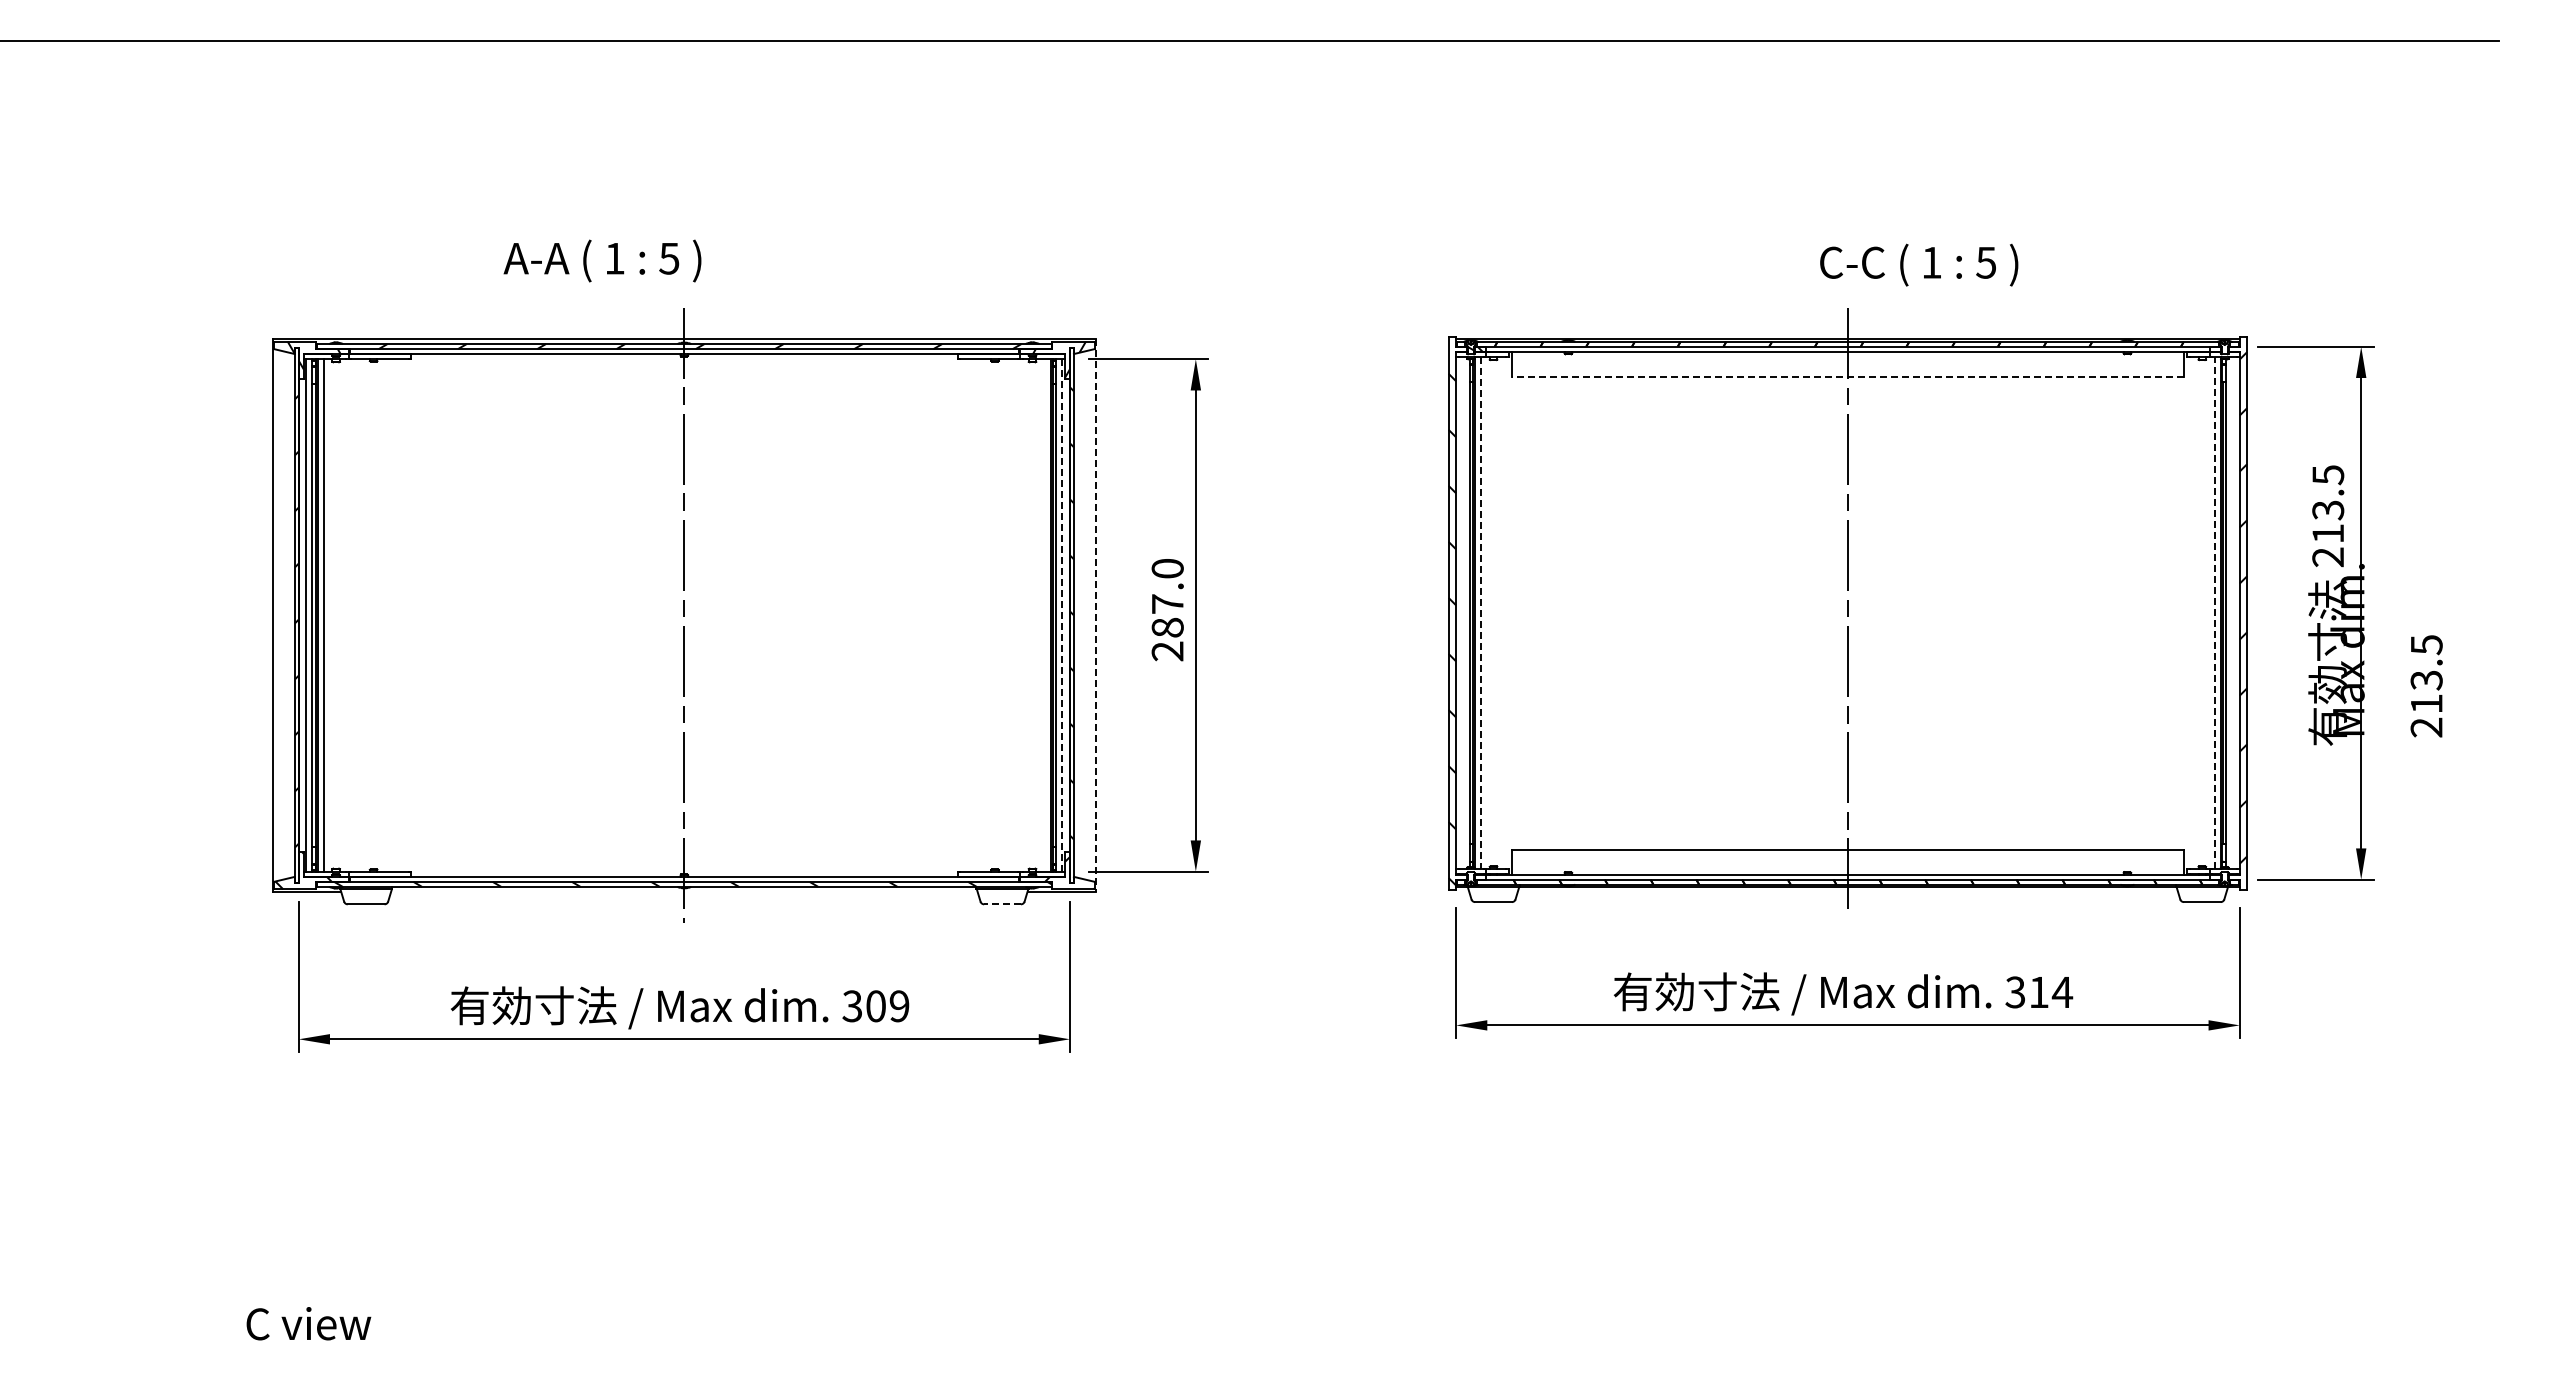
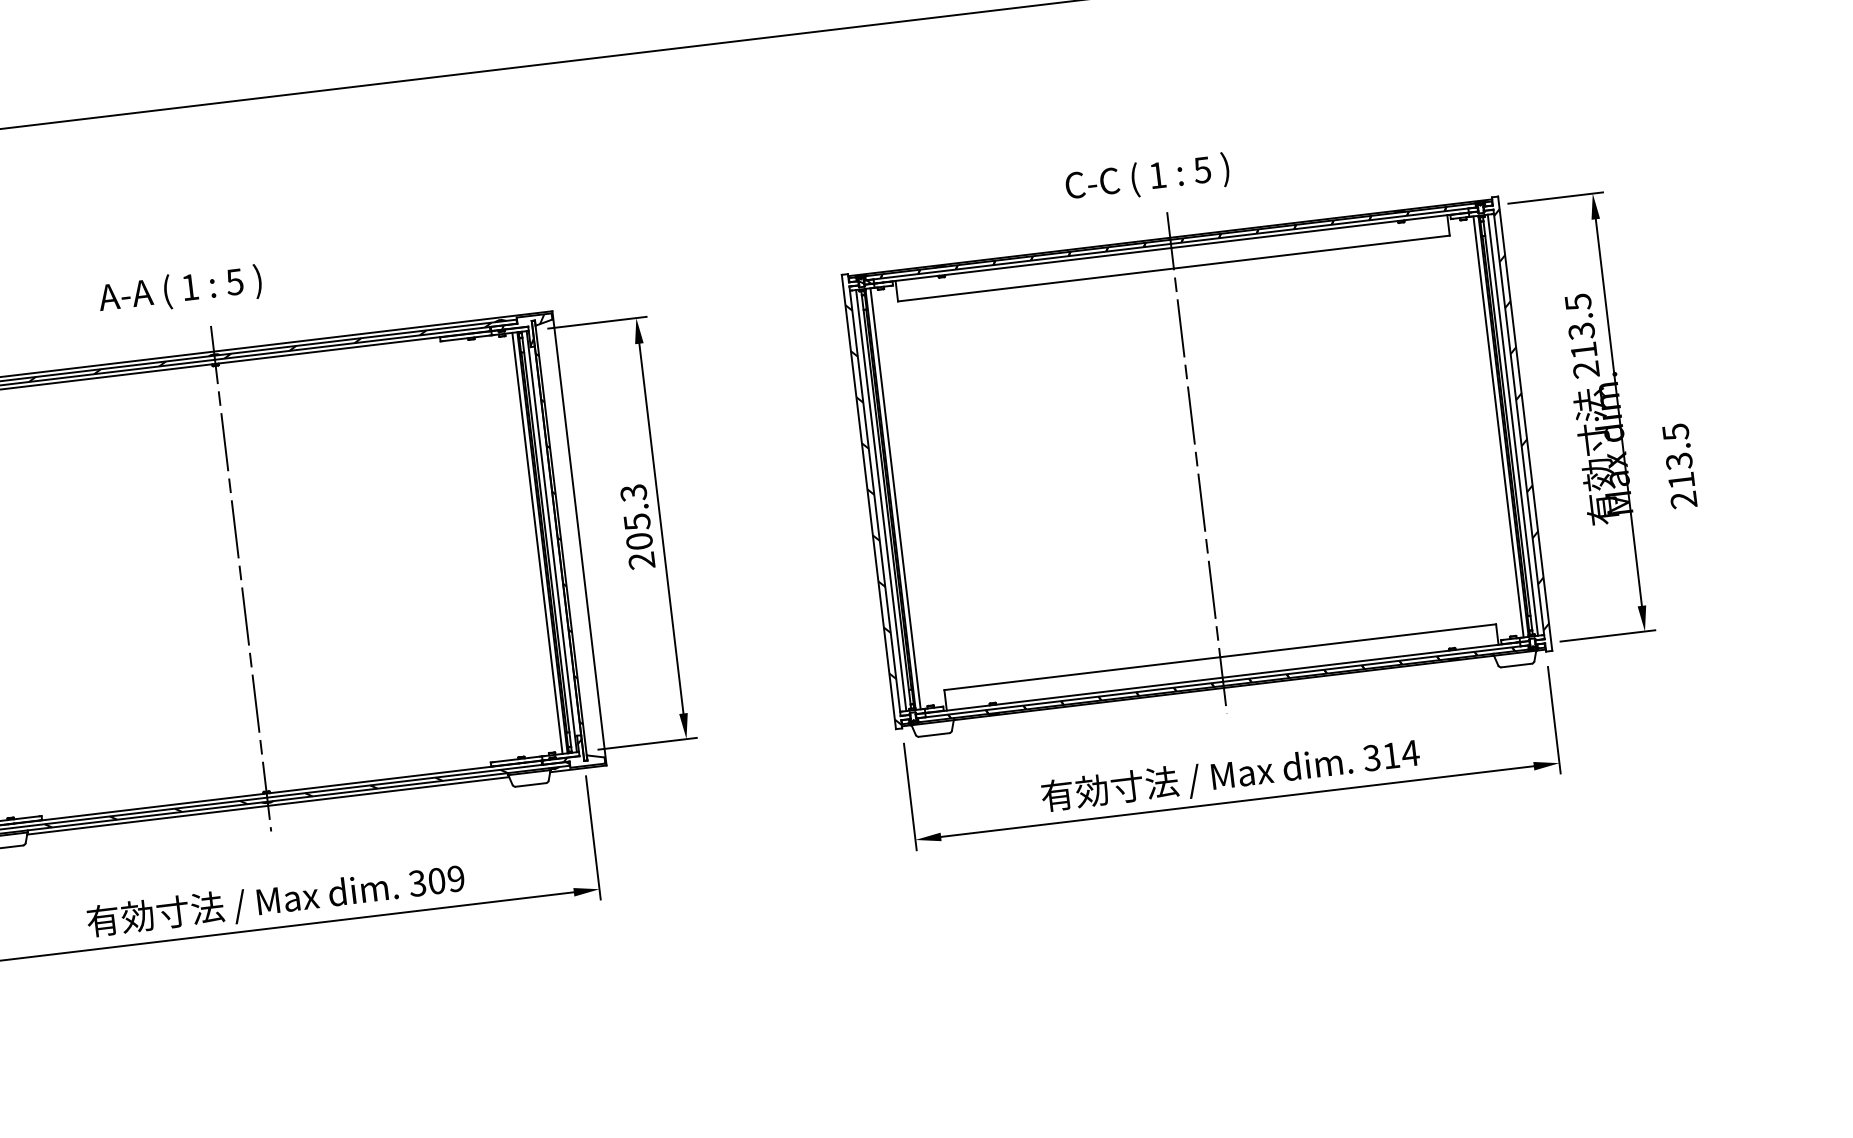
text: (602, 260) -> (180, 290), moved
text: (1919, 264) -> (1147, 178), moved
line: (1847, 376) -> (1173, 268), dashed -> solid
text: (1167, 598) -> (636, 517), 287.0 -> 205.3
line: (2214, 612) -> (1498, 426), dashed -> solid
line: (1463, 613) -> (881, 500), added
line: (1481, 613) -> (895, 499), dashed -> solid
line: (2232, 613) -> (1513, 425), added
line: (1045, 615) -> (537, 543), added
line: (1062, 615) -> (551, 541), dashed -> solid
line: (1096, 615) -> (579, 538), dashed -> solid
line: (684, 891) -> (268, 805), added
line: (1002, 904) -> (530, 785), dashed -> solid

